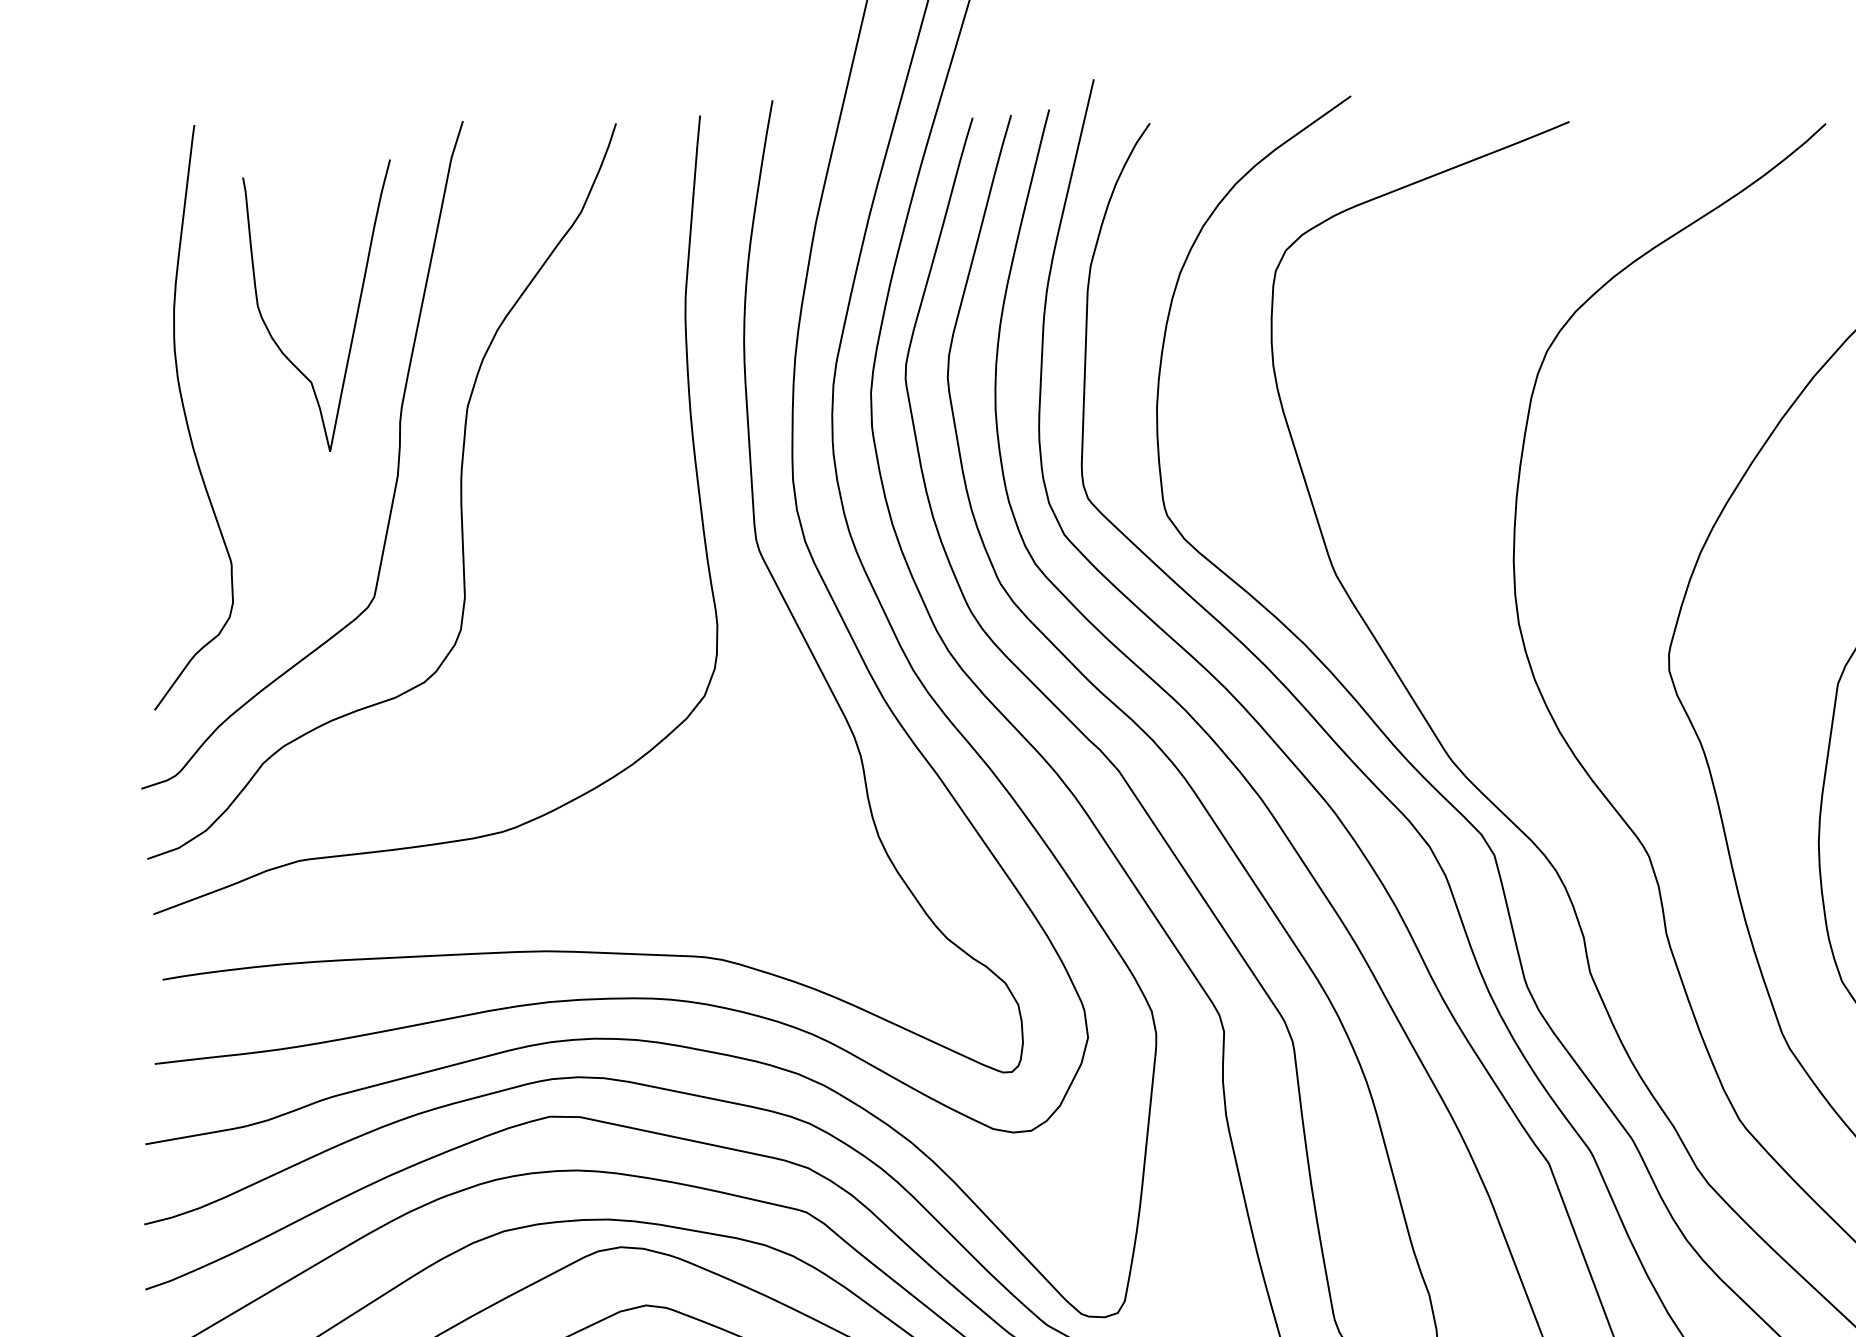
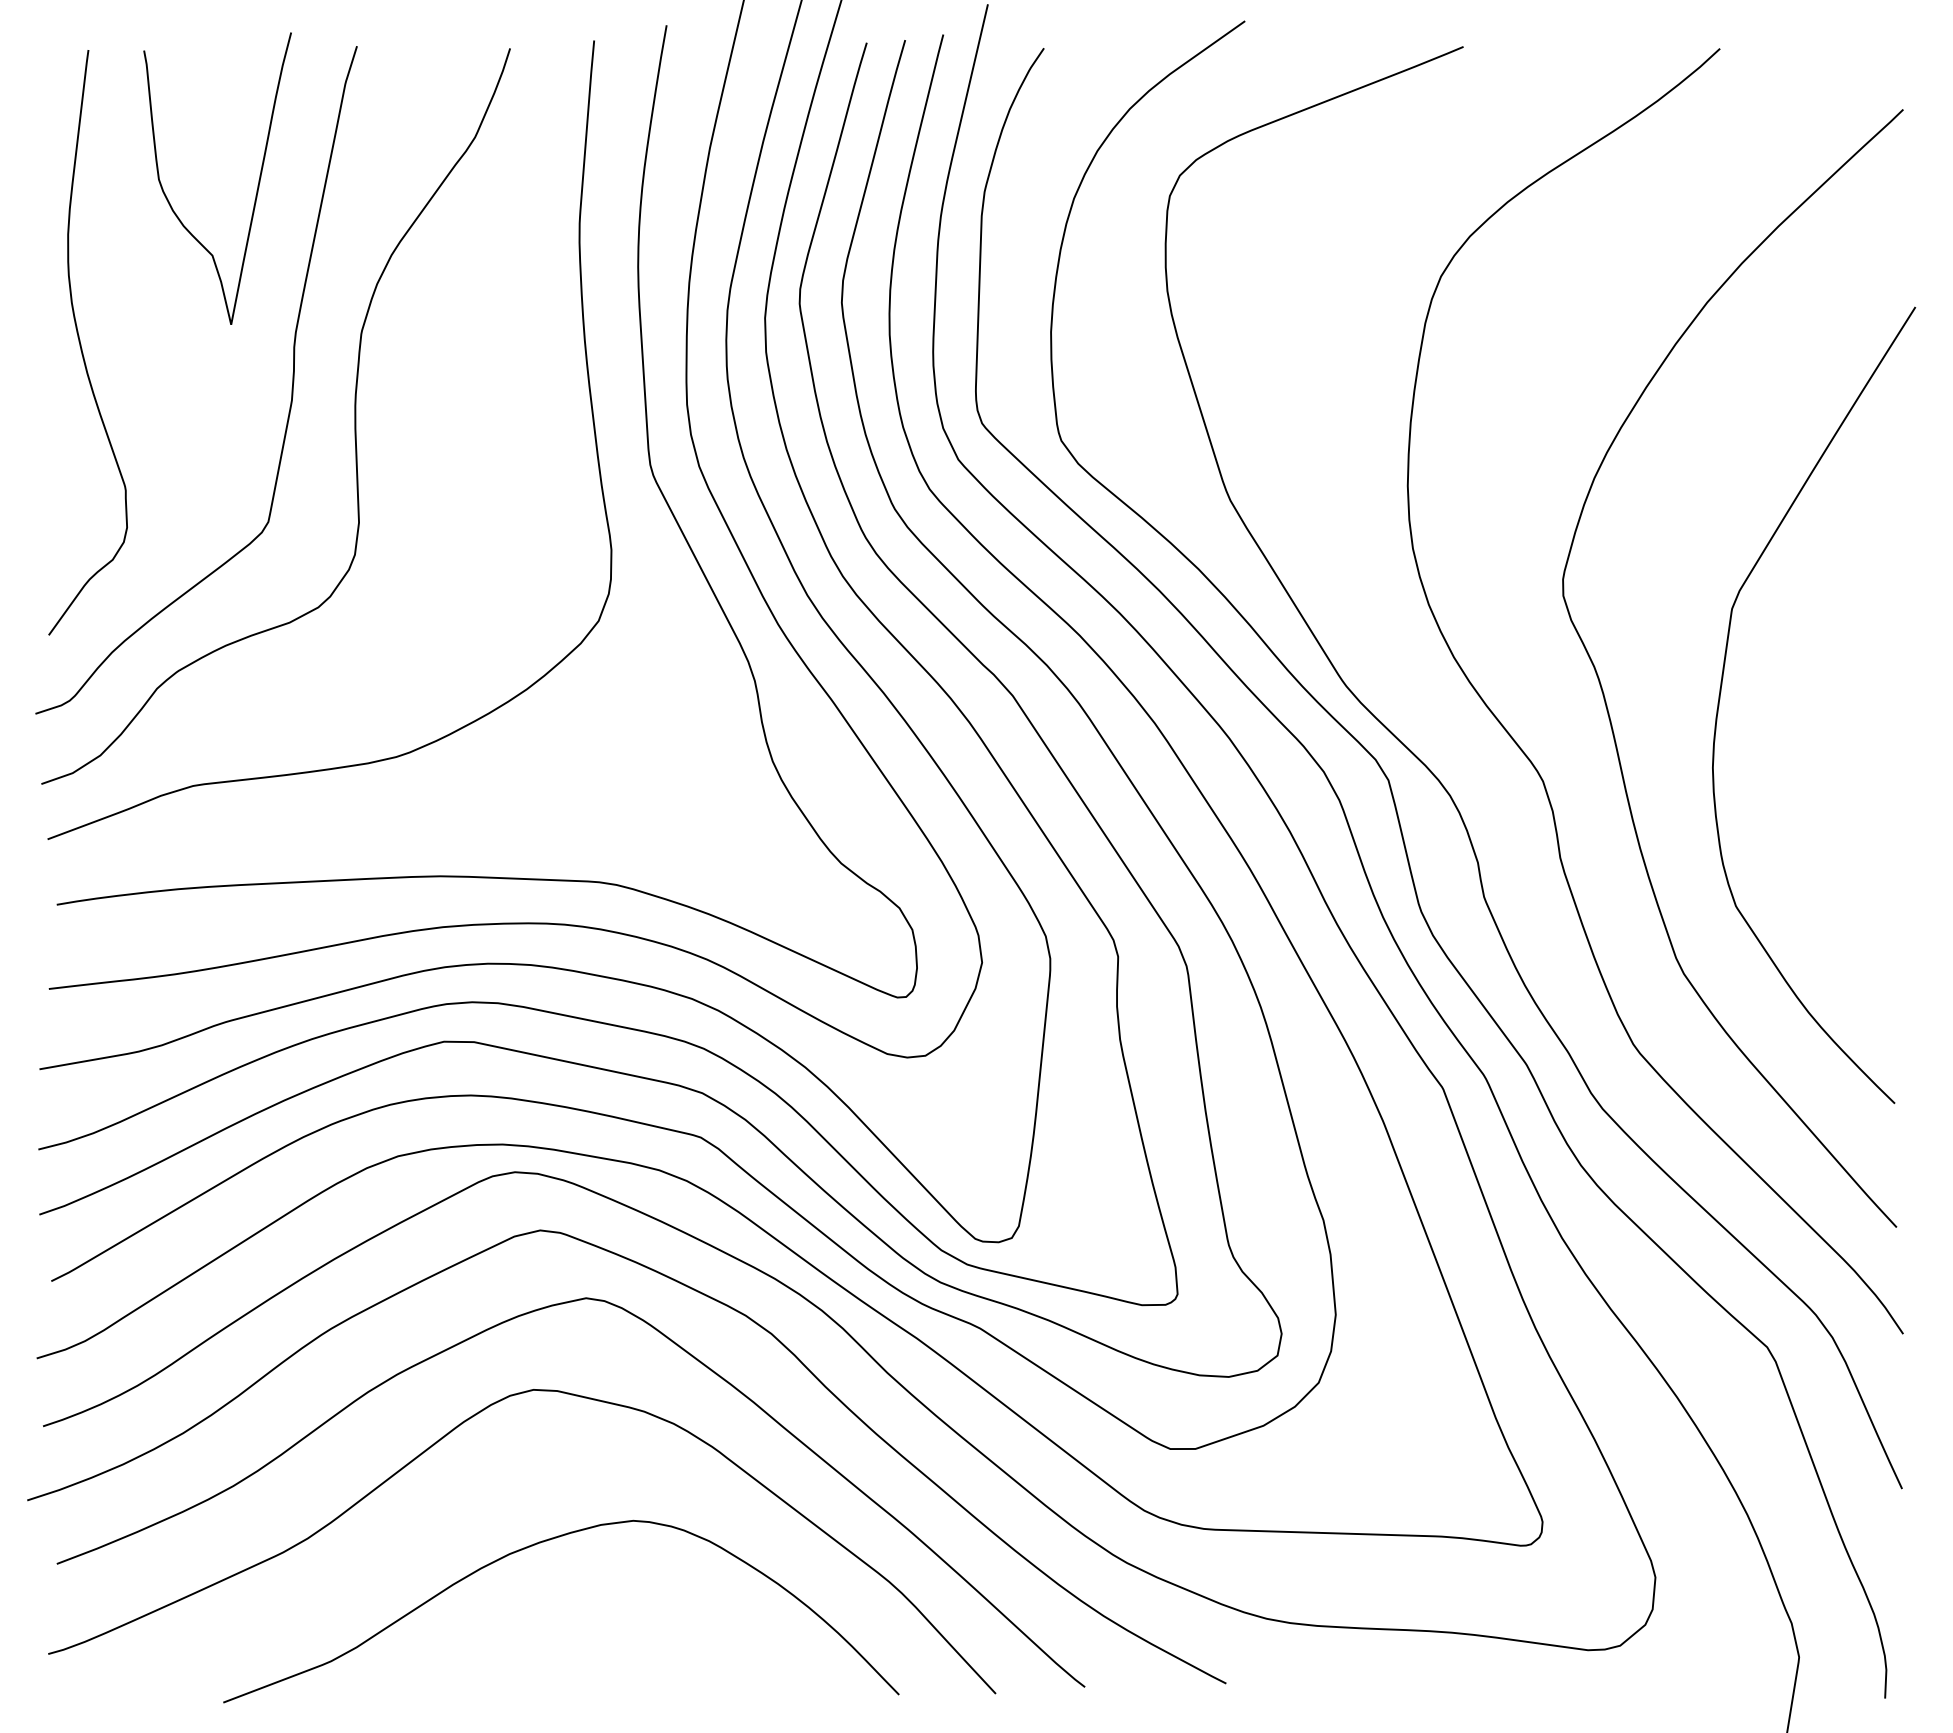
curve: (356, 312) -> (257, 185), moved

